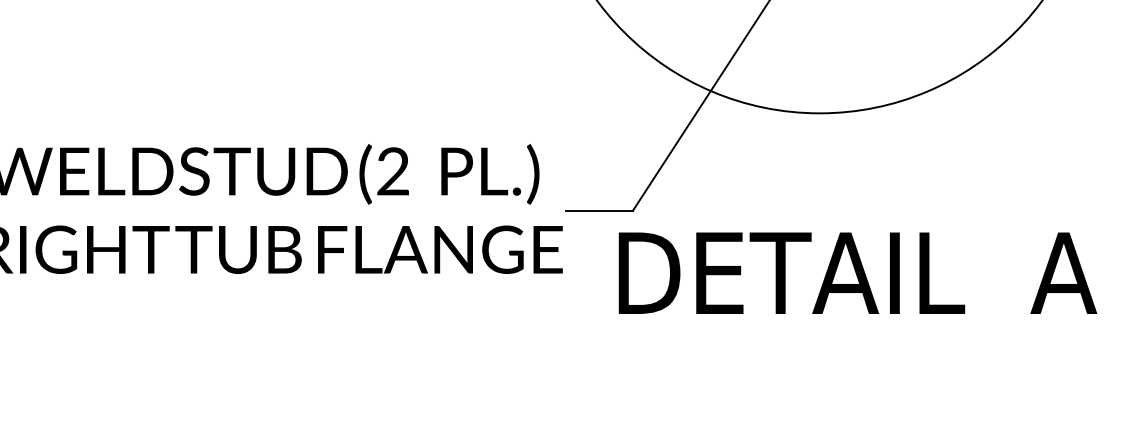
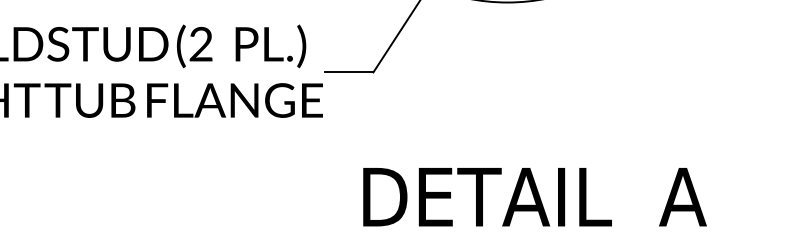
text: (857, 272) -> (534, 196), moved

